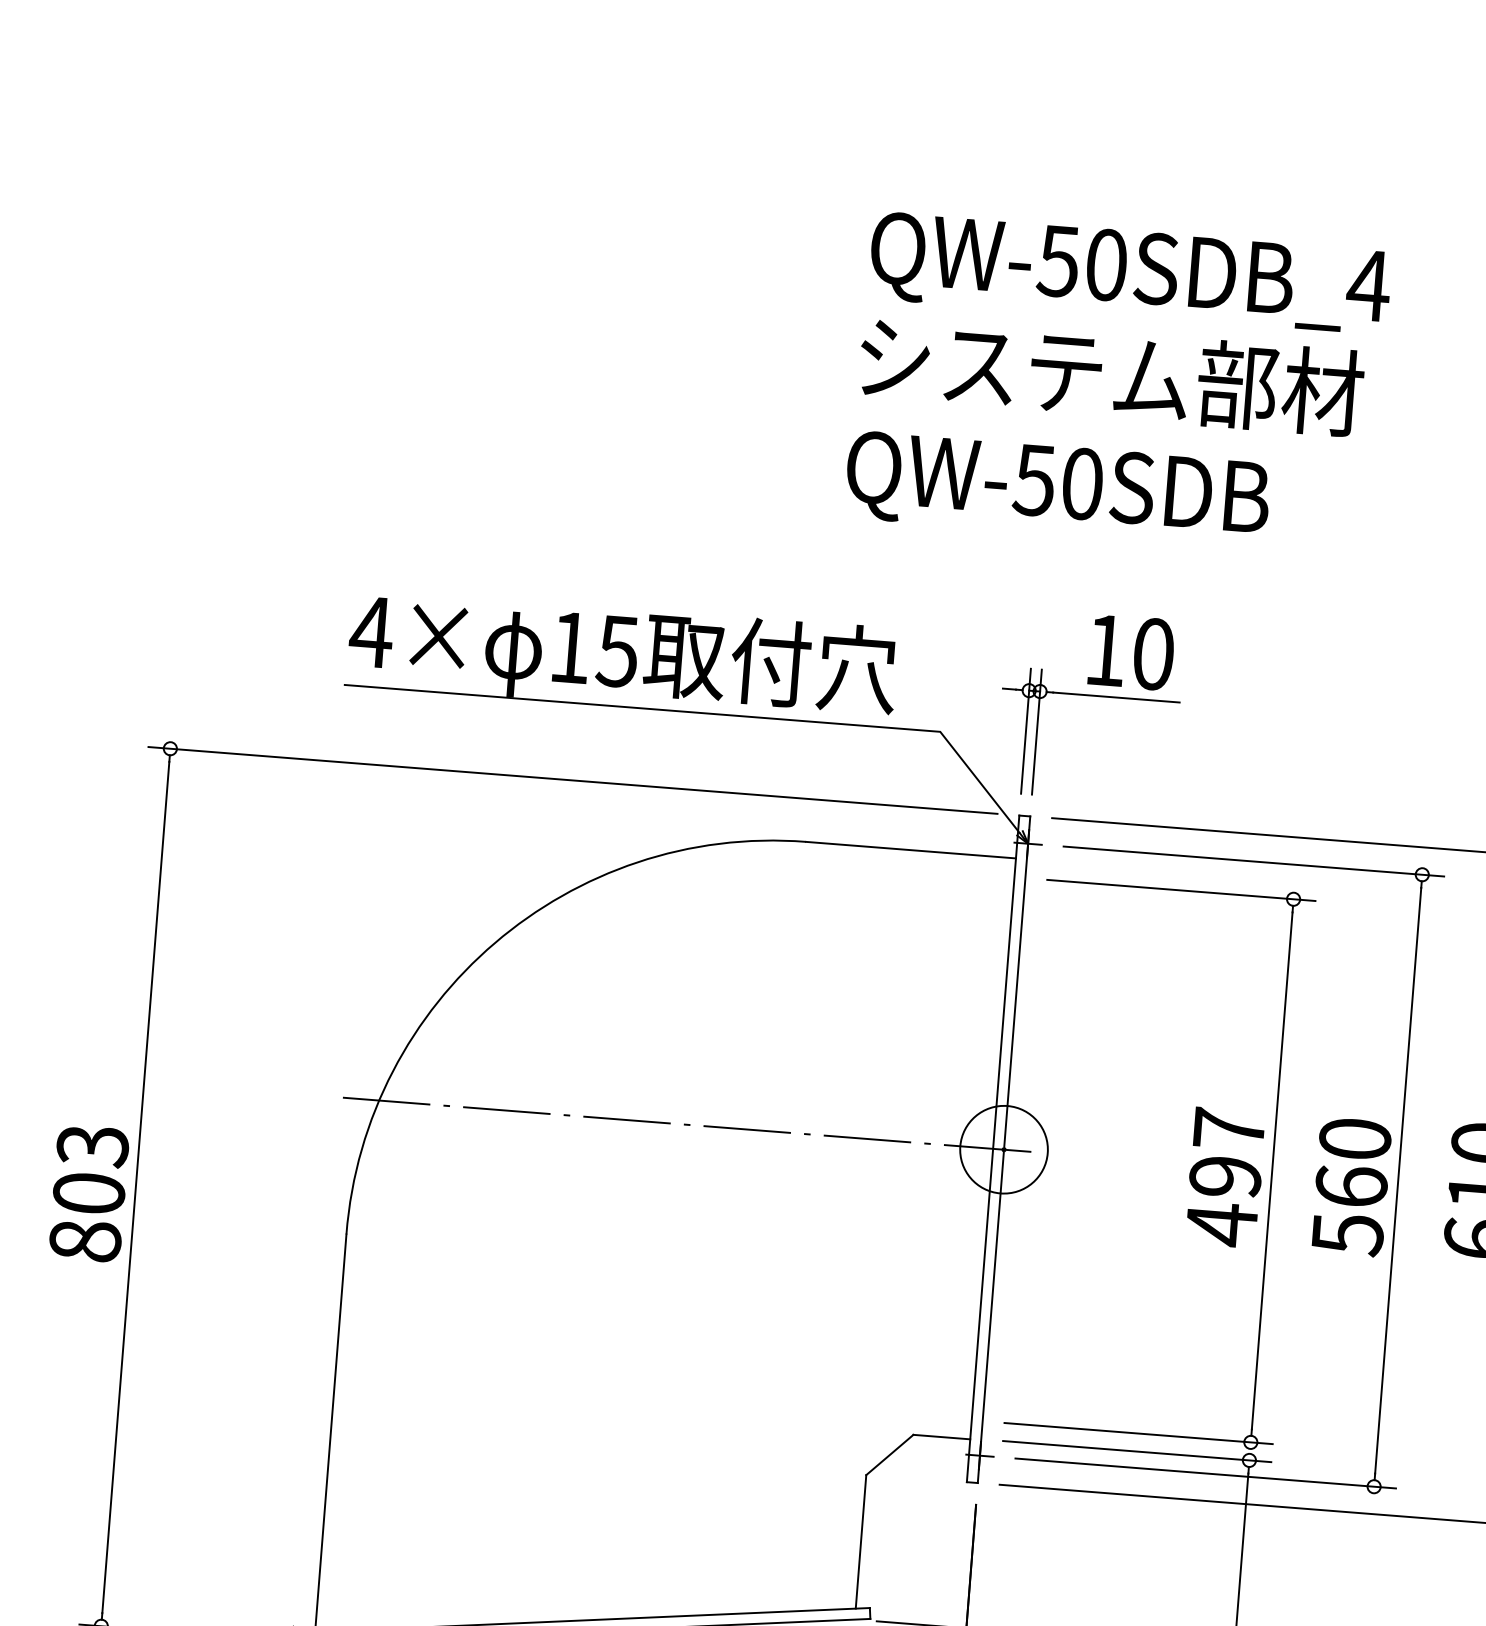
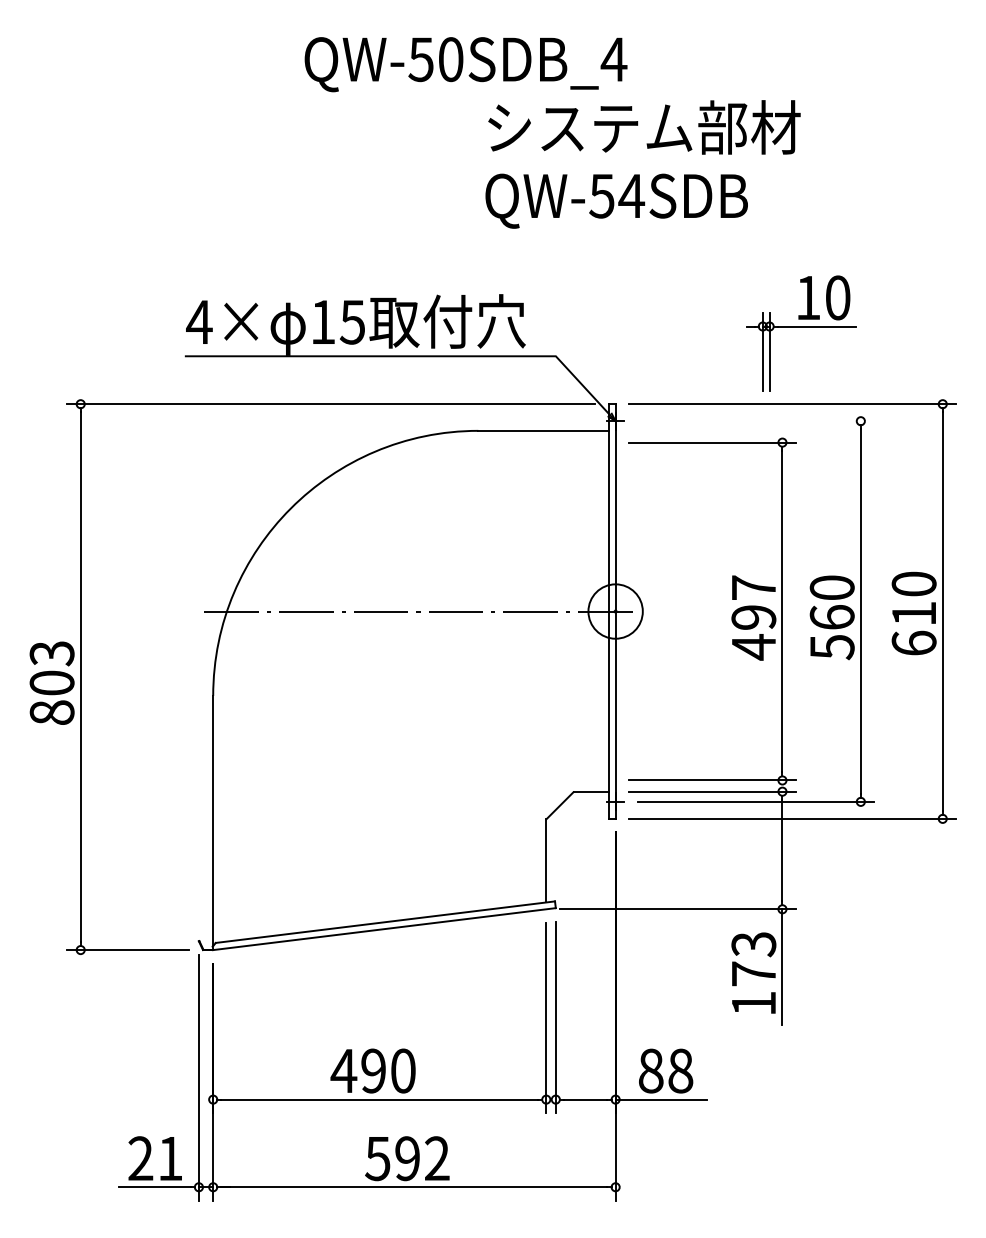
text: (1129, 274) -> (465, 64), moved
text: (1082, 482) -> (631, 195), QW-50SDB -> QW-54SDB
part: (1090, 706) -> (801, 333), moved
line: (1252, 861) -> (755, 421), removed

